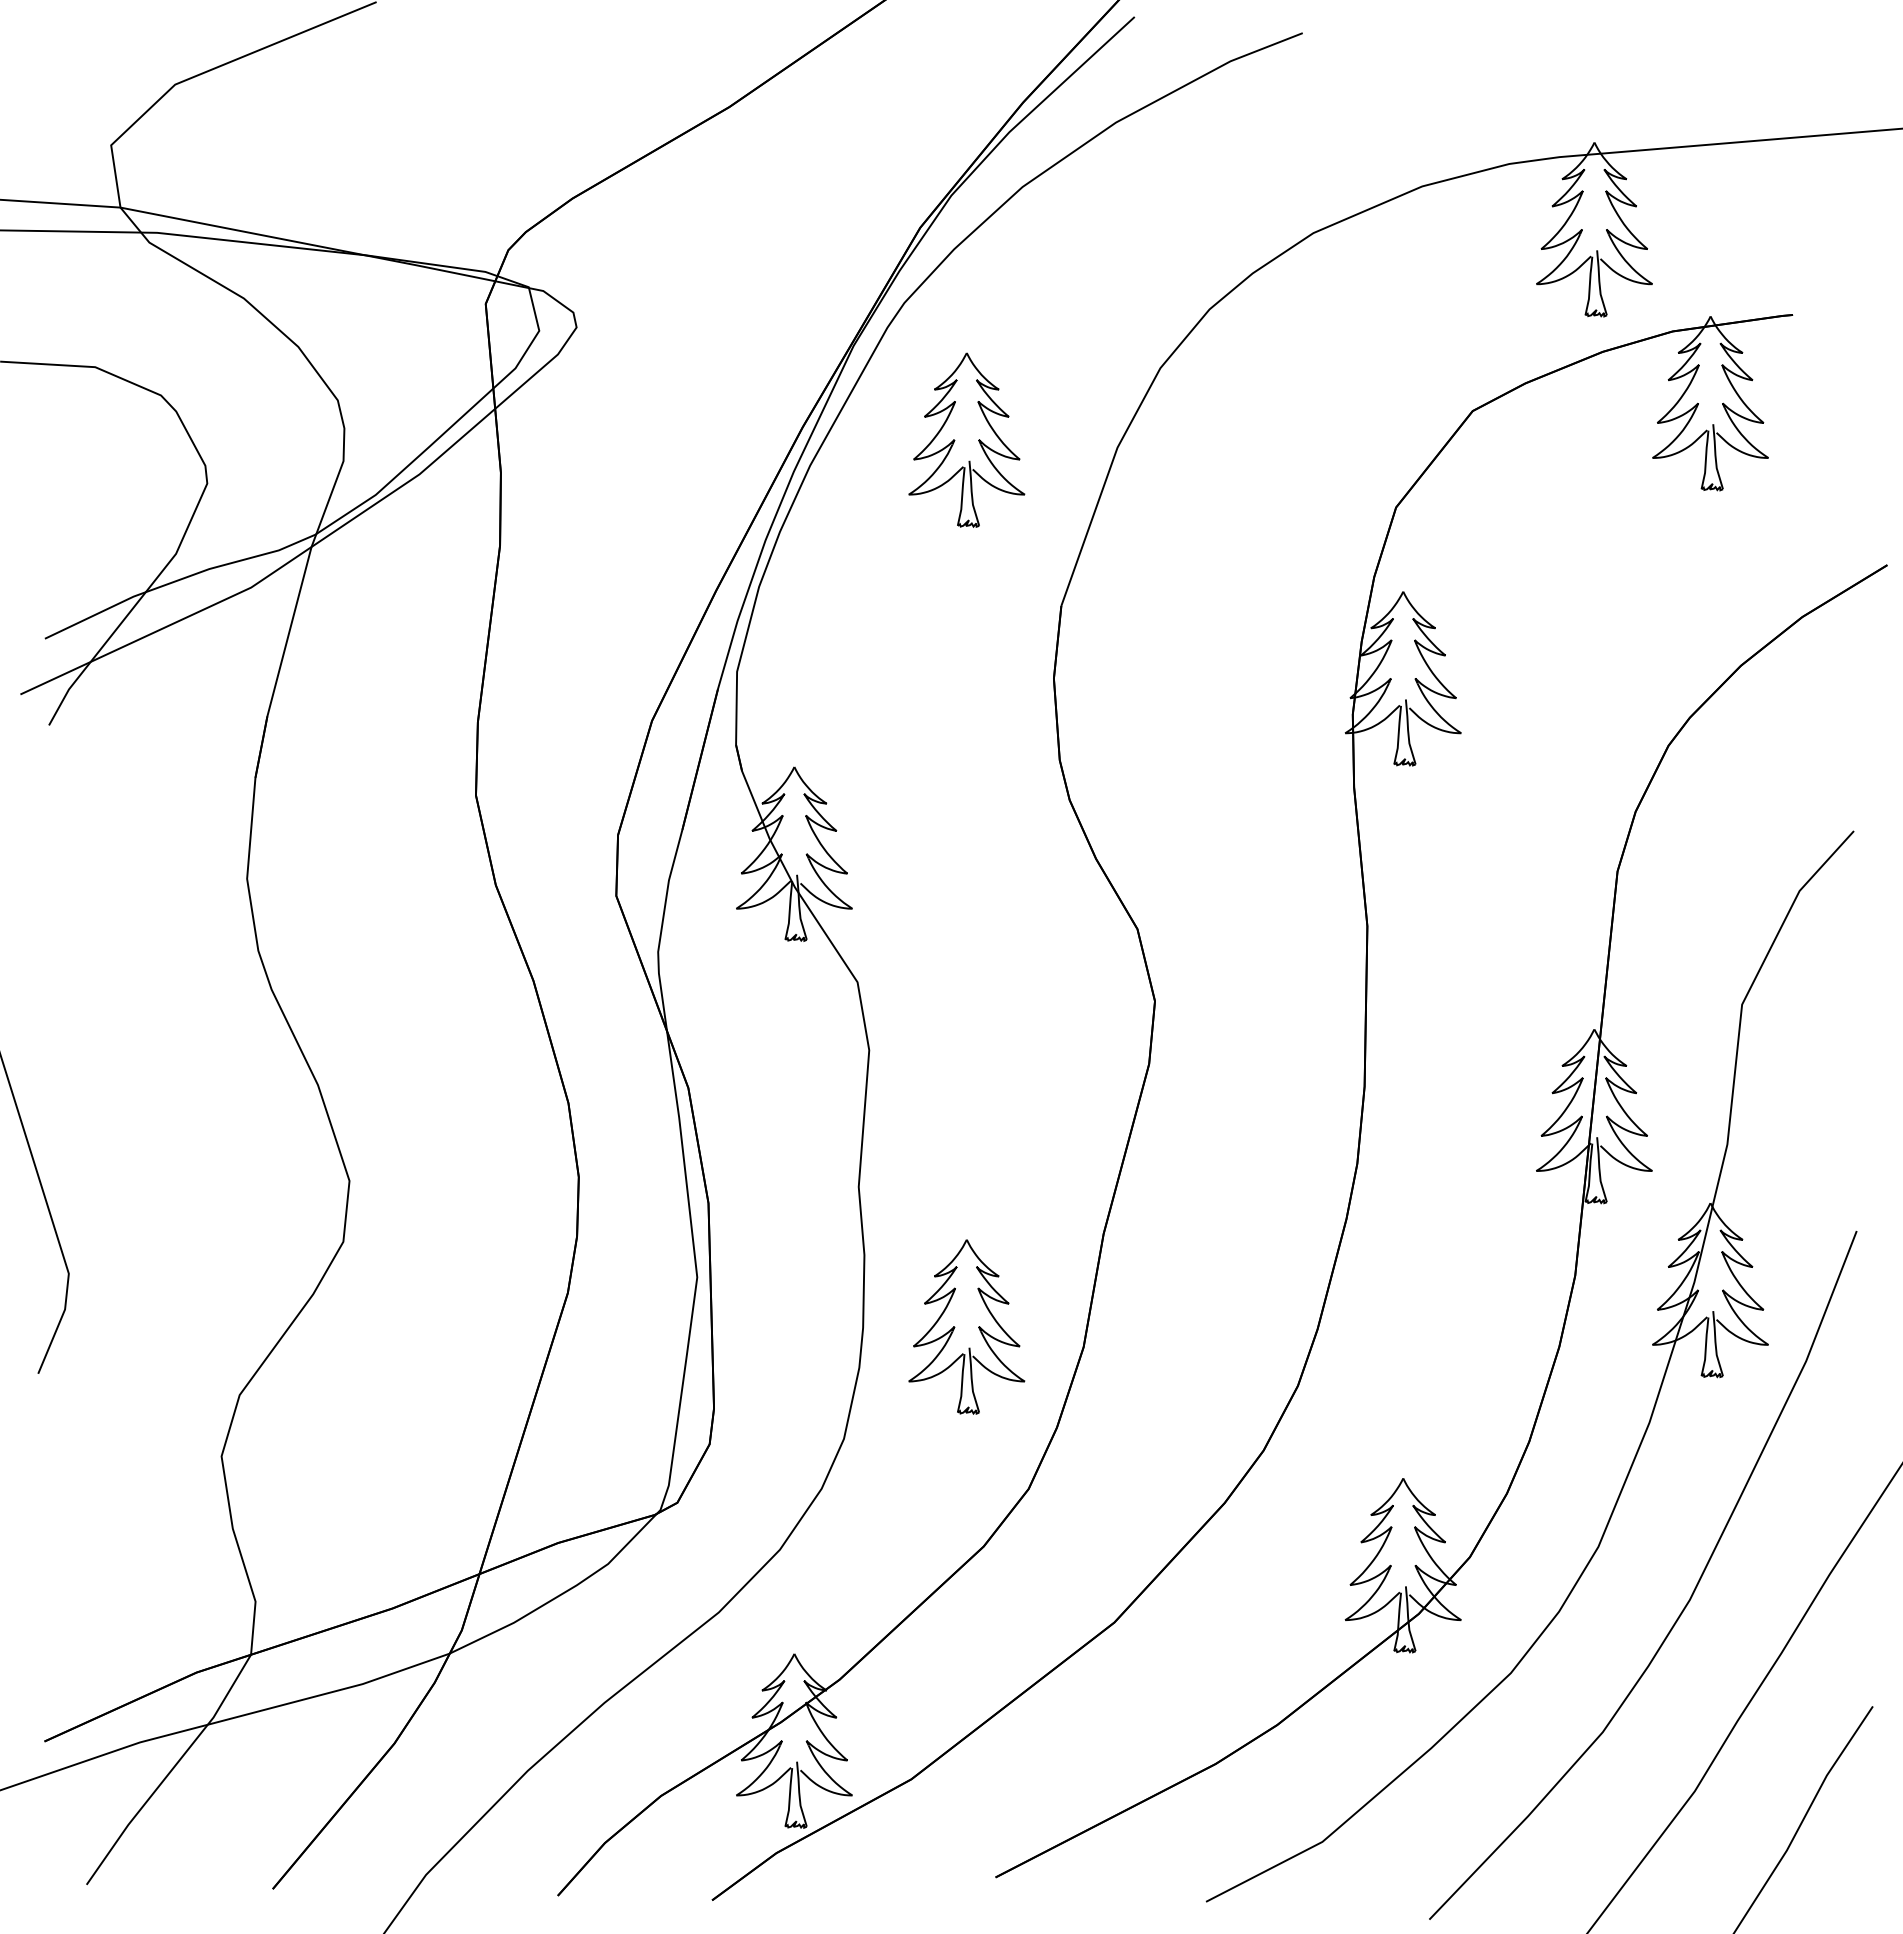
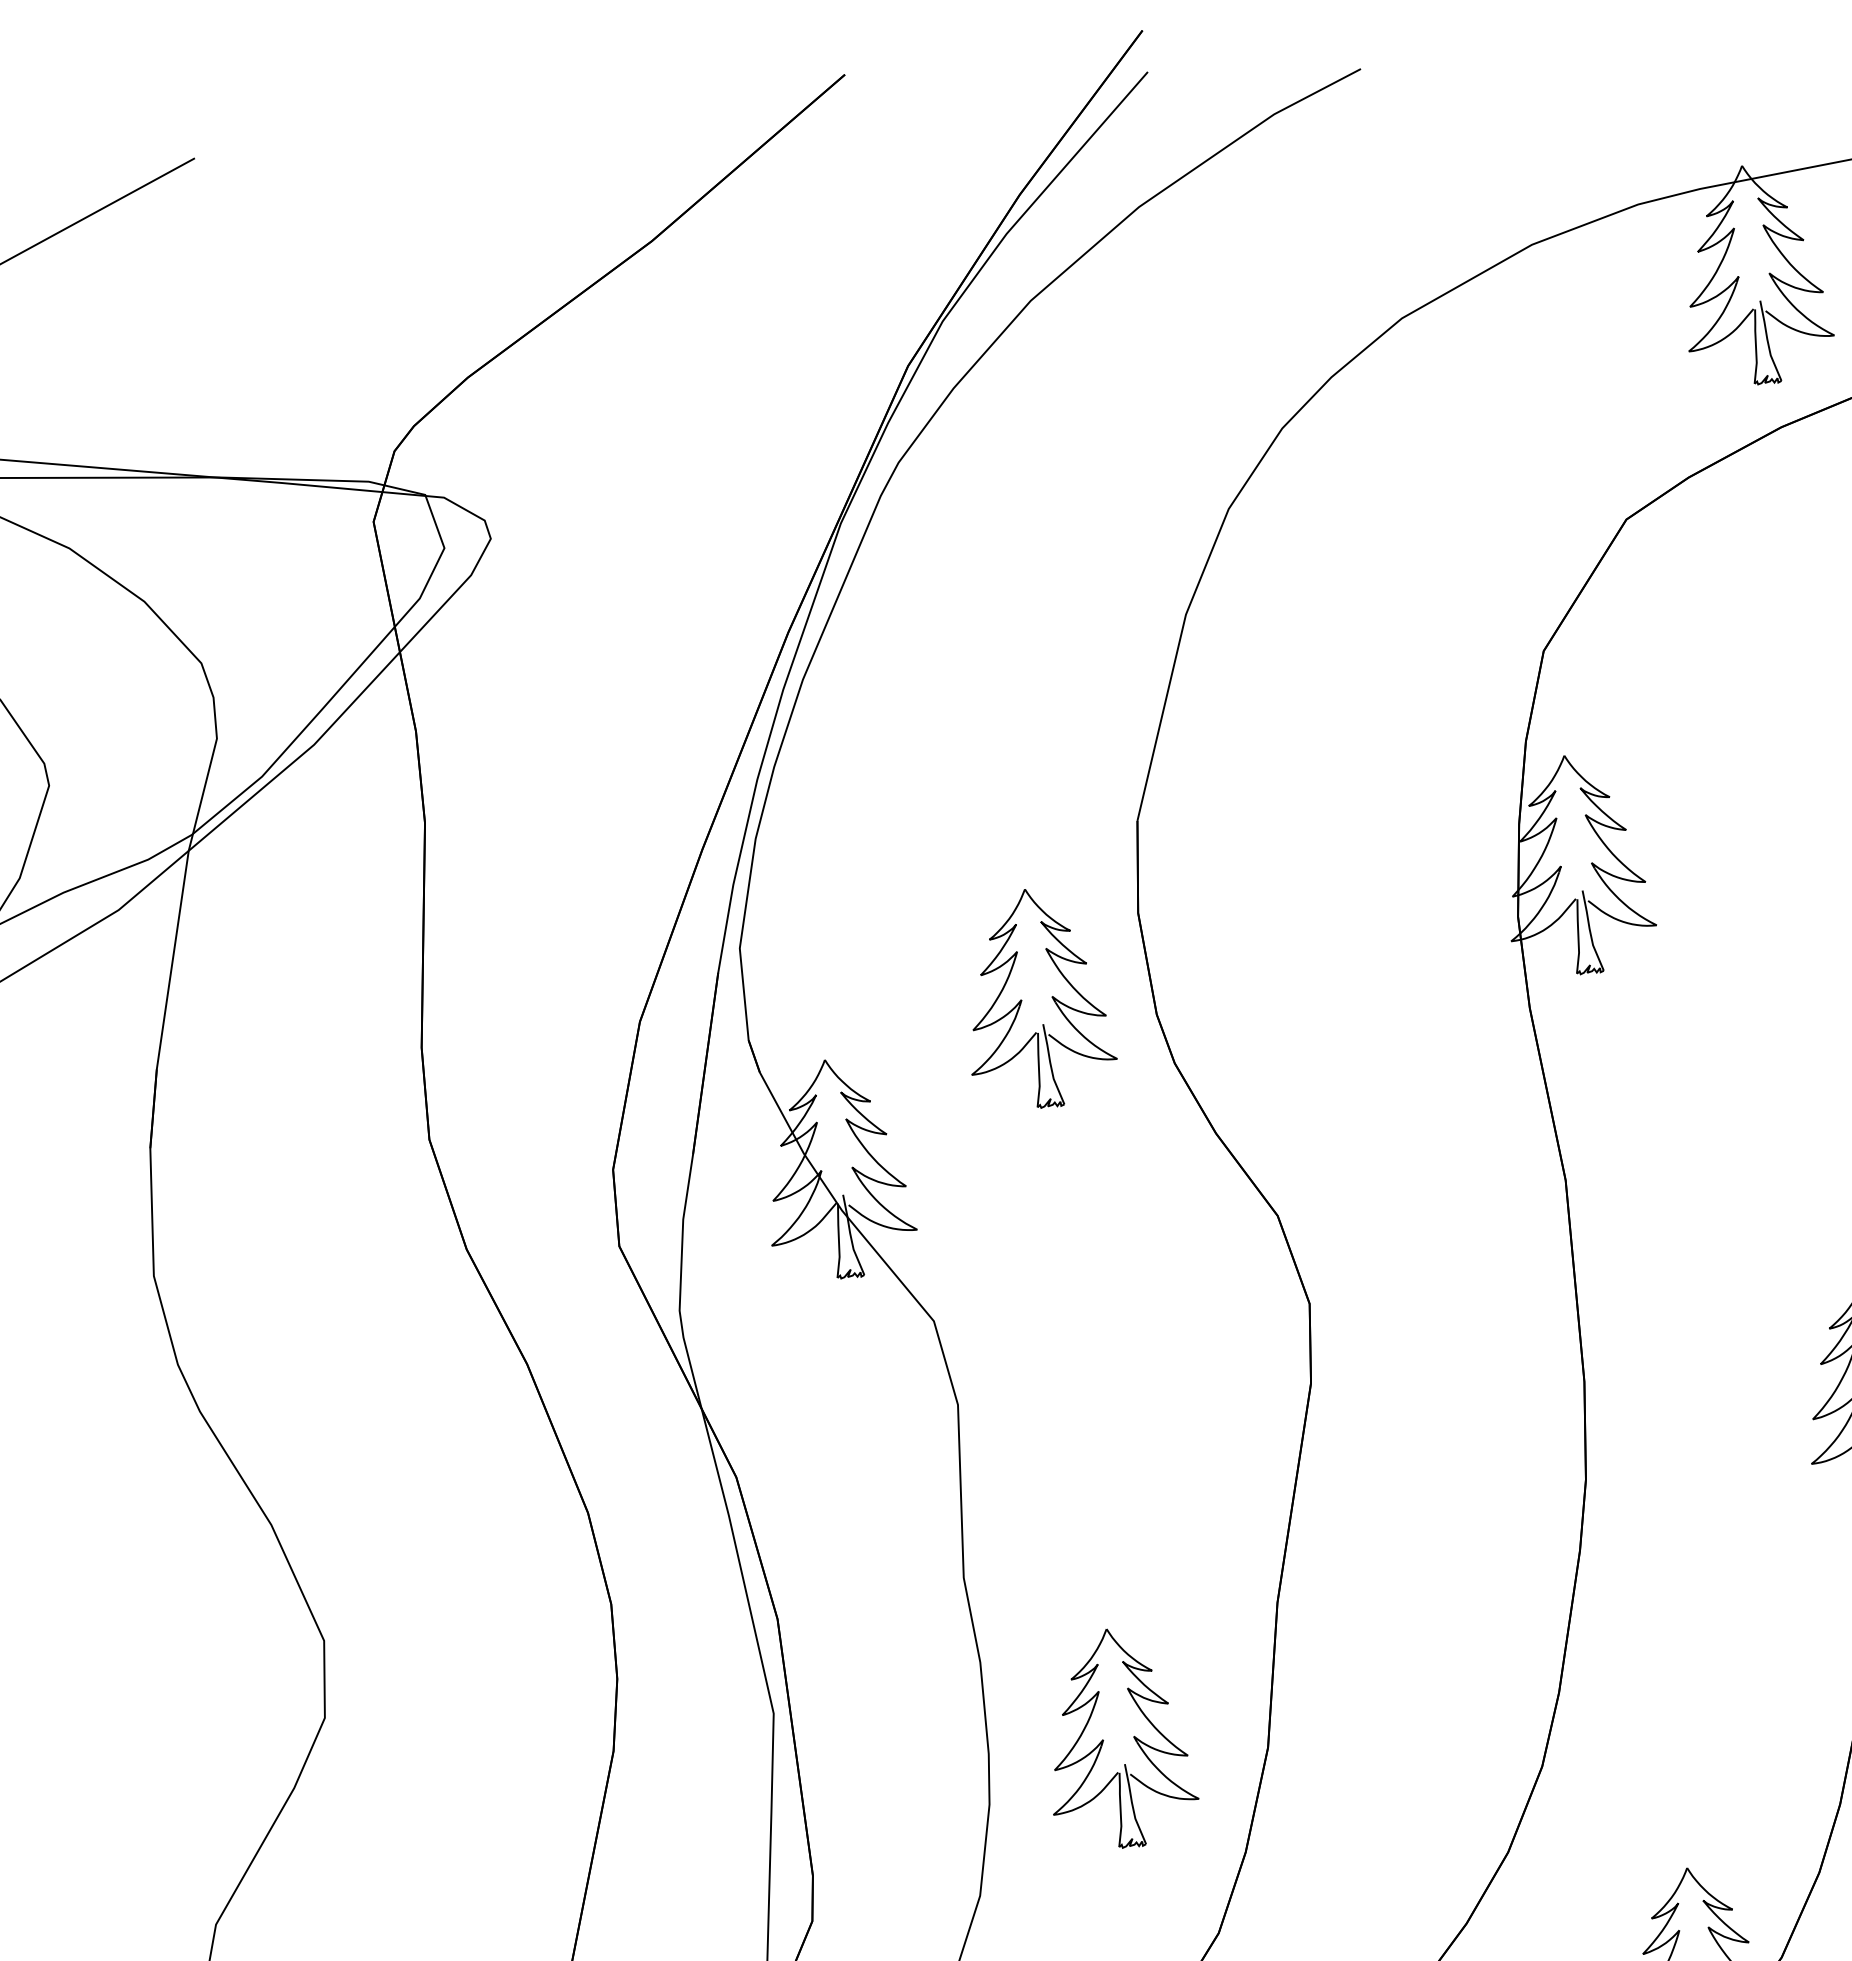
part: (966, 439) -> (1036, 997), moved

